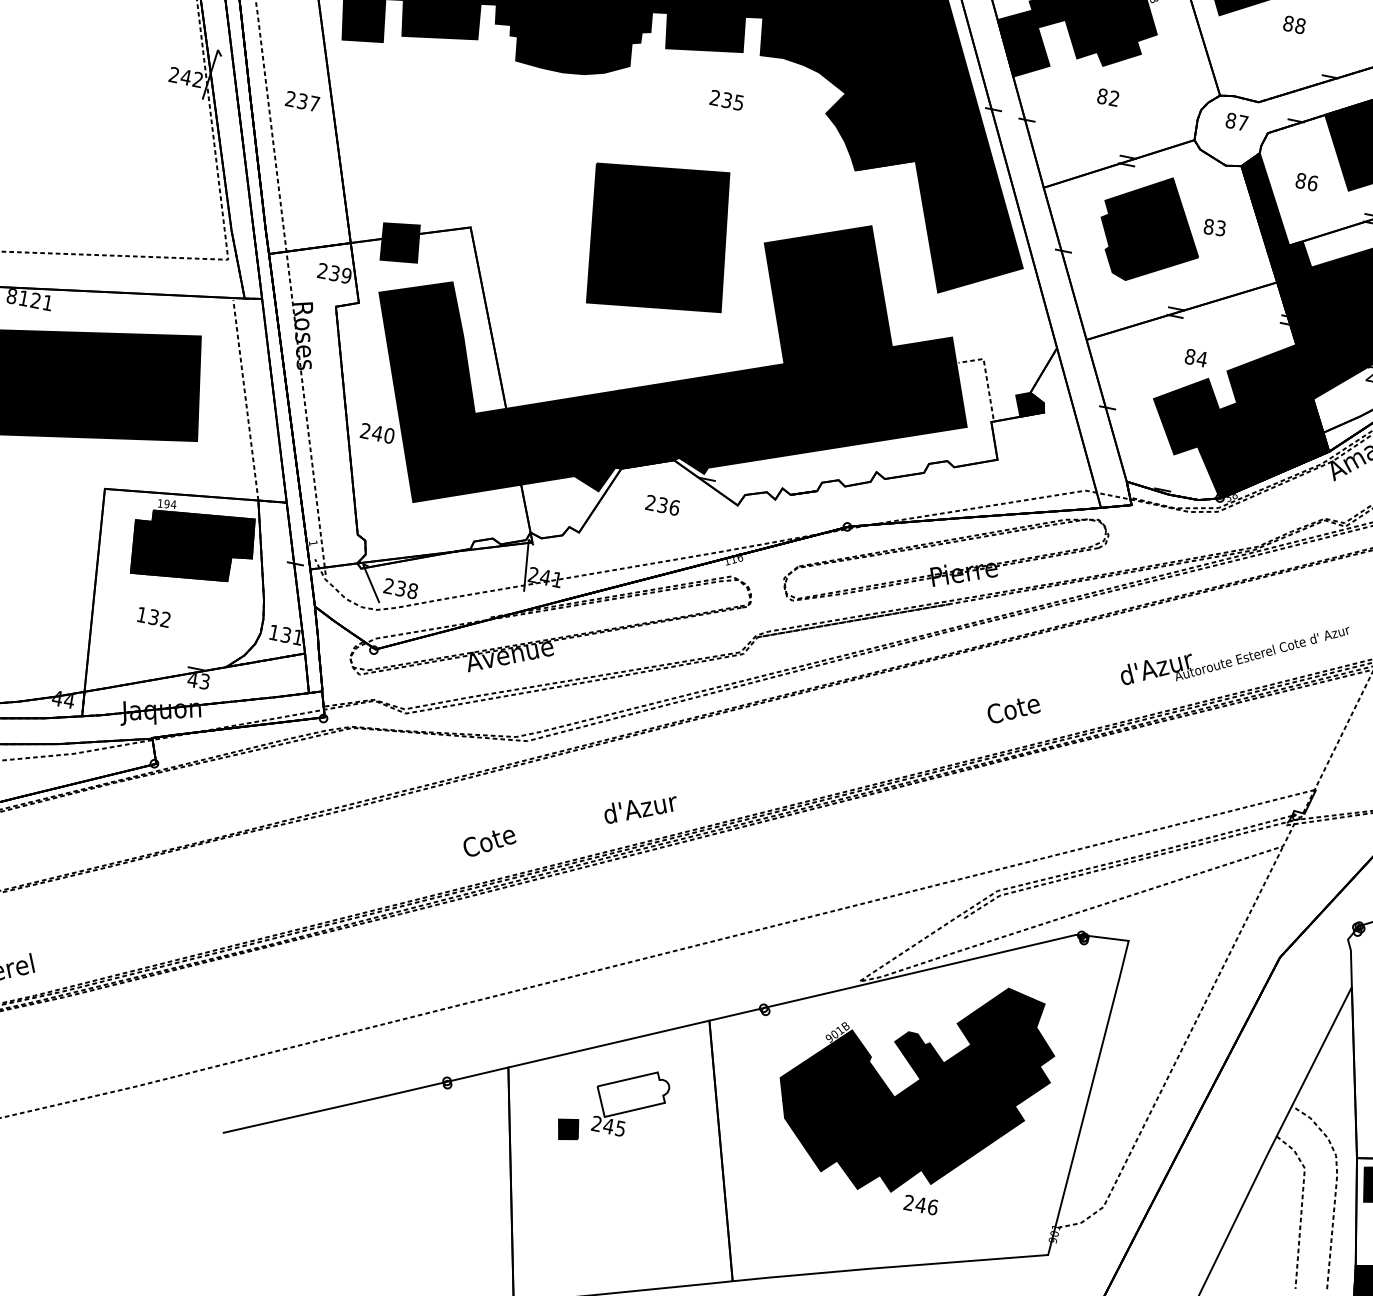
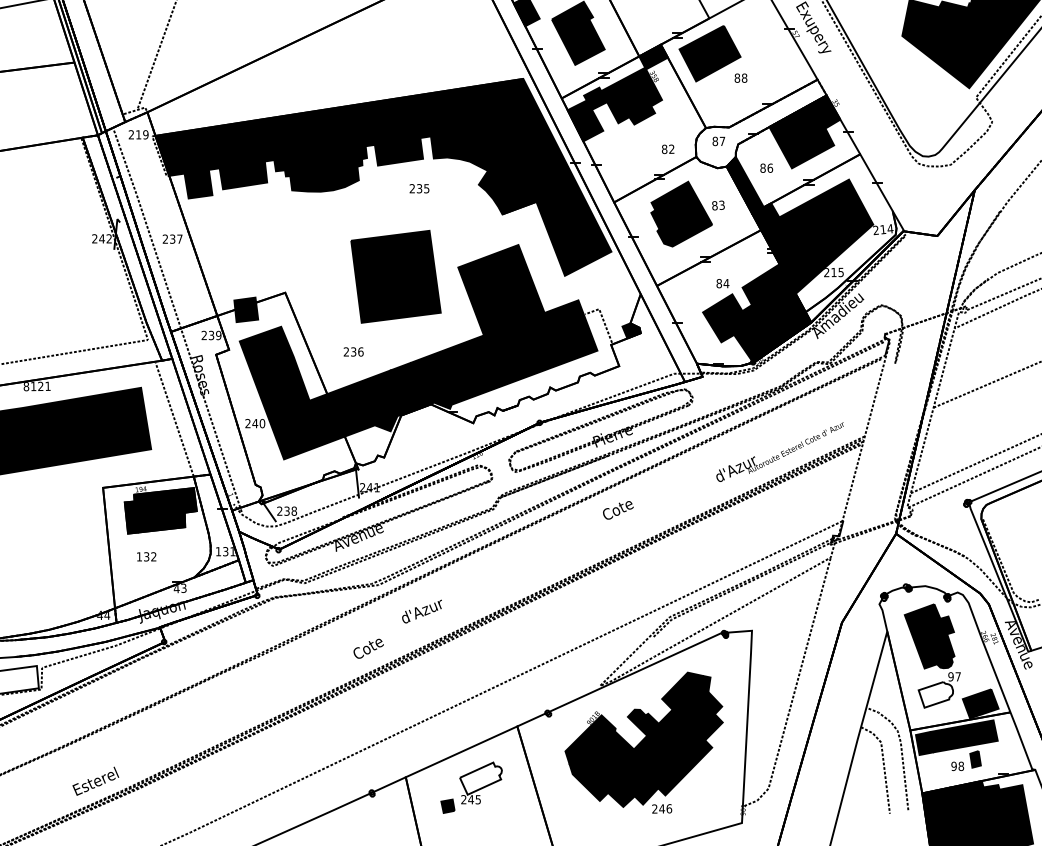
text: (1109, 96) -> (668, 148), moved
text: (662, 504) -> (353, 351), moved
text: (1014, 711) -> (618, 510), moved
text: (638, 809) -> (421, 611), moved

